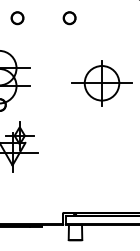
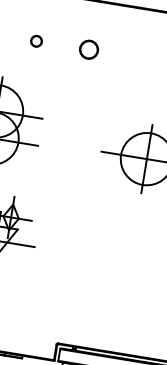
circle: (17, 18) -> (36, 41), size x0.6
circle: (69, 18) -> (88, 50), moved

